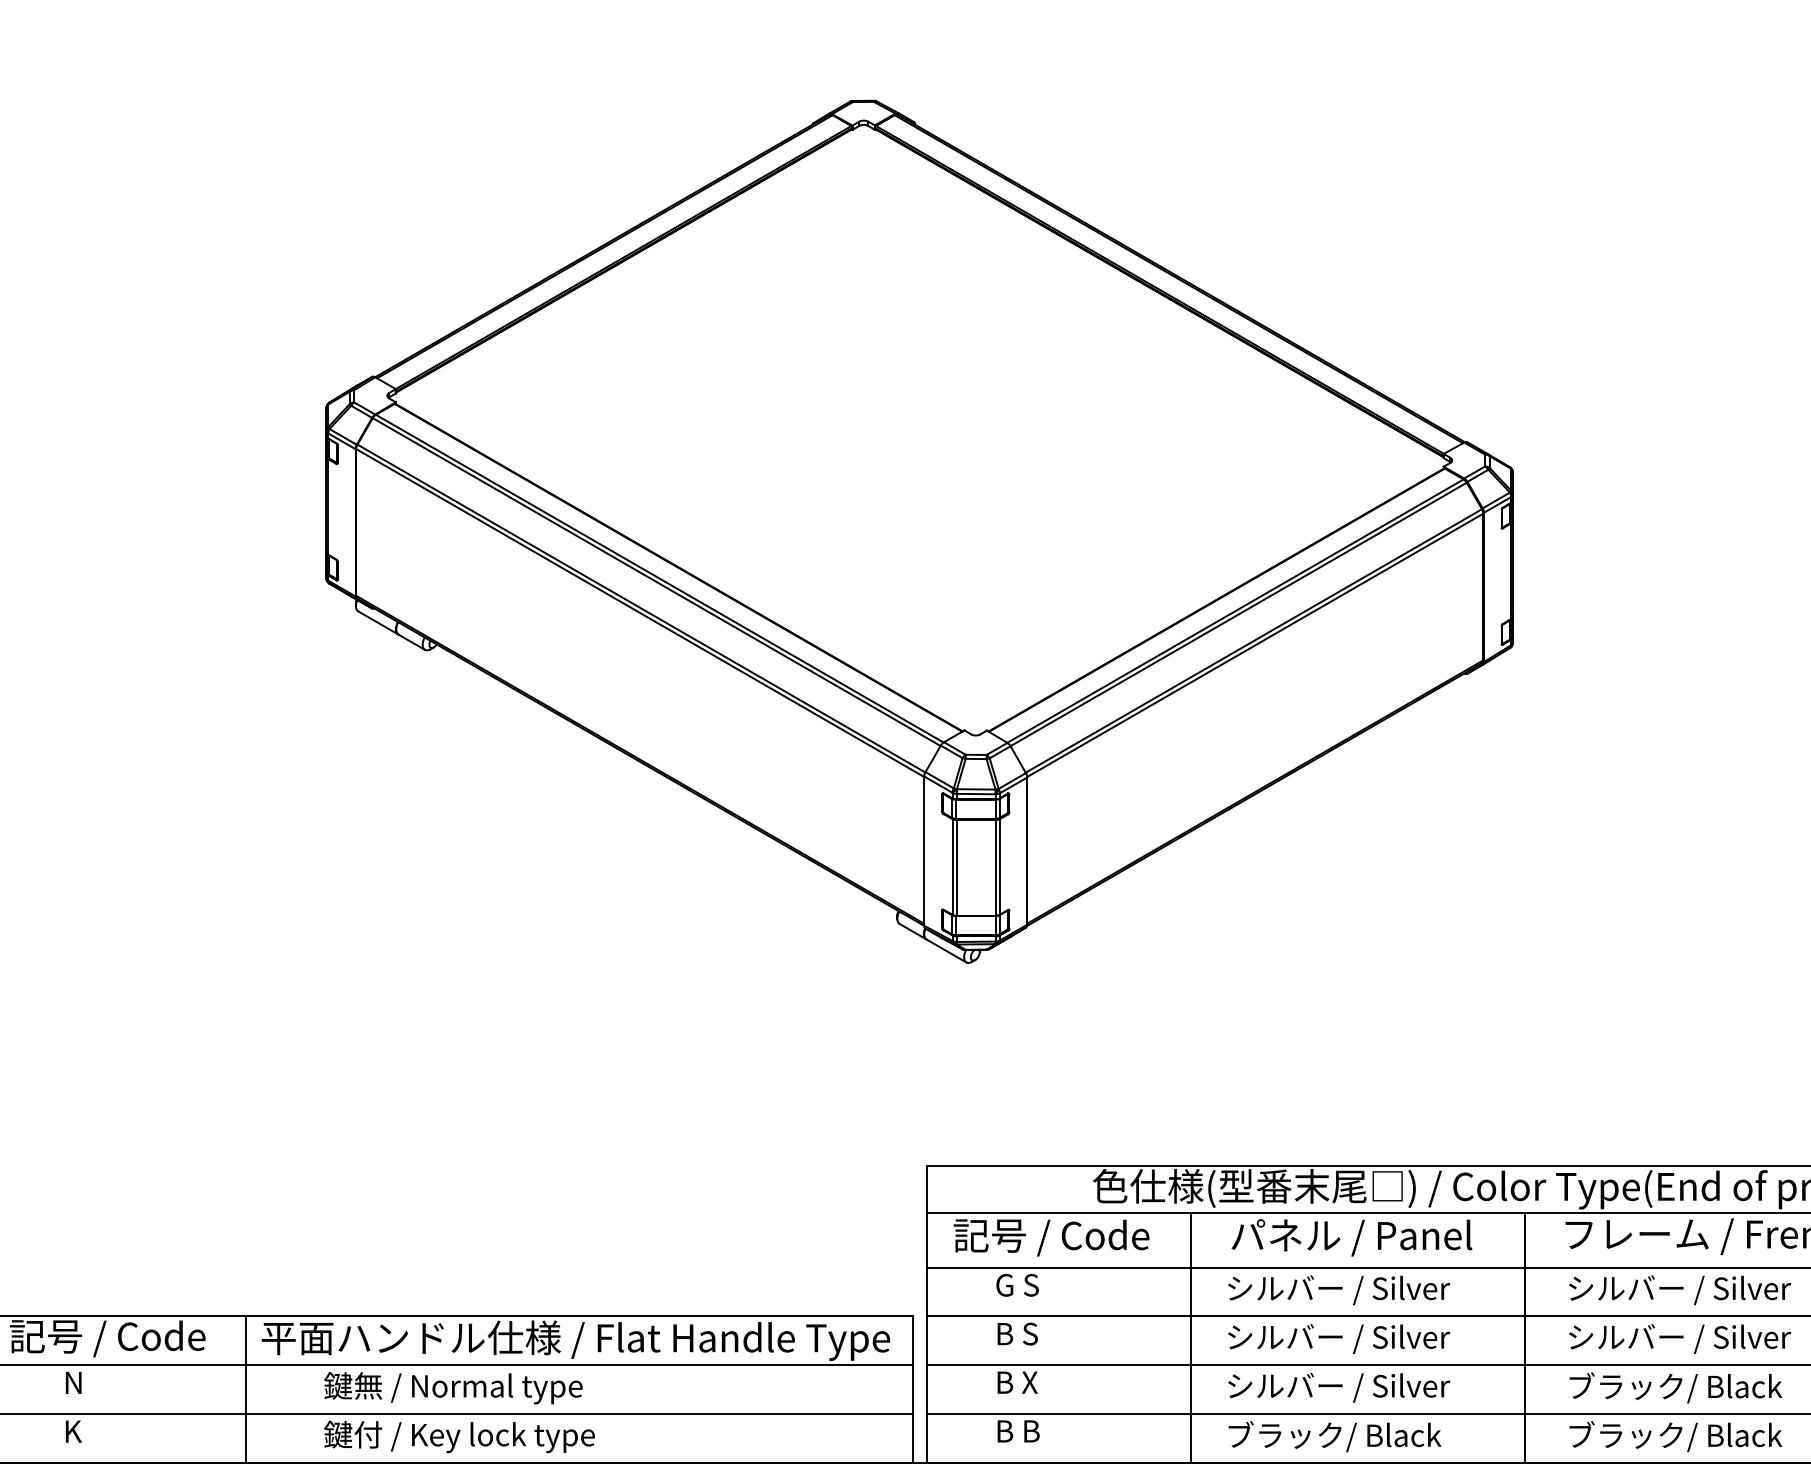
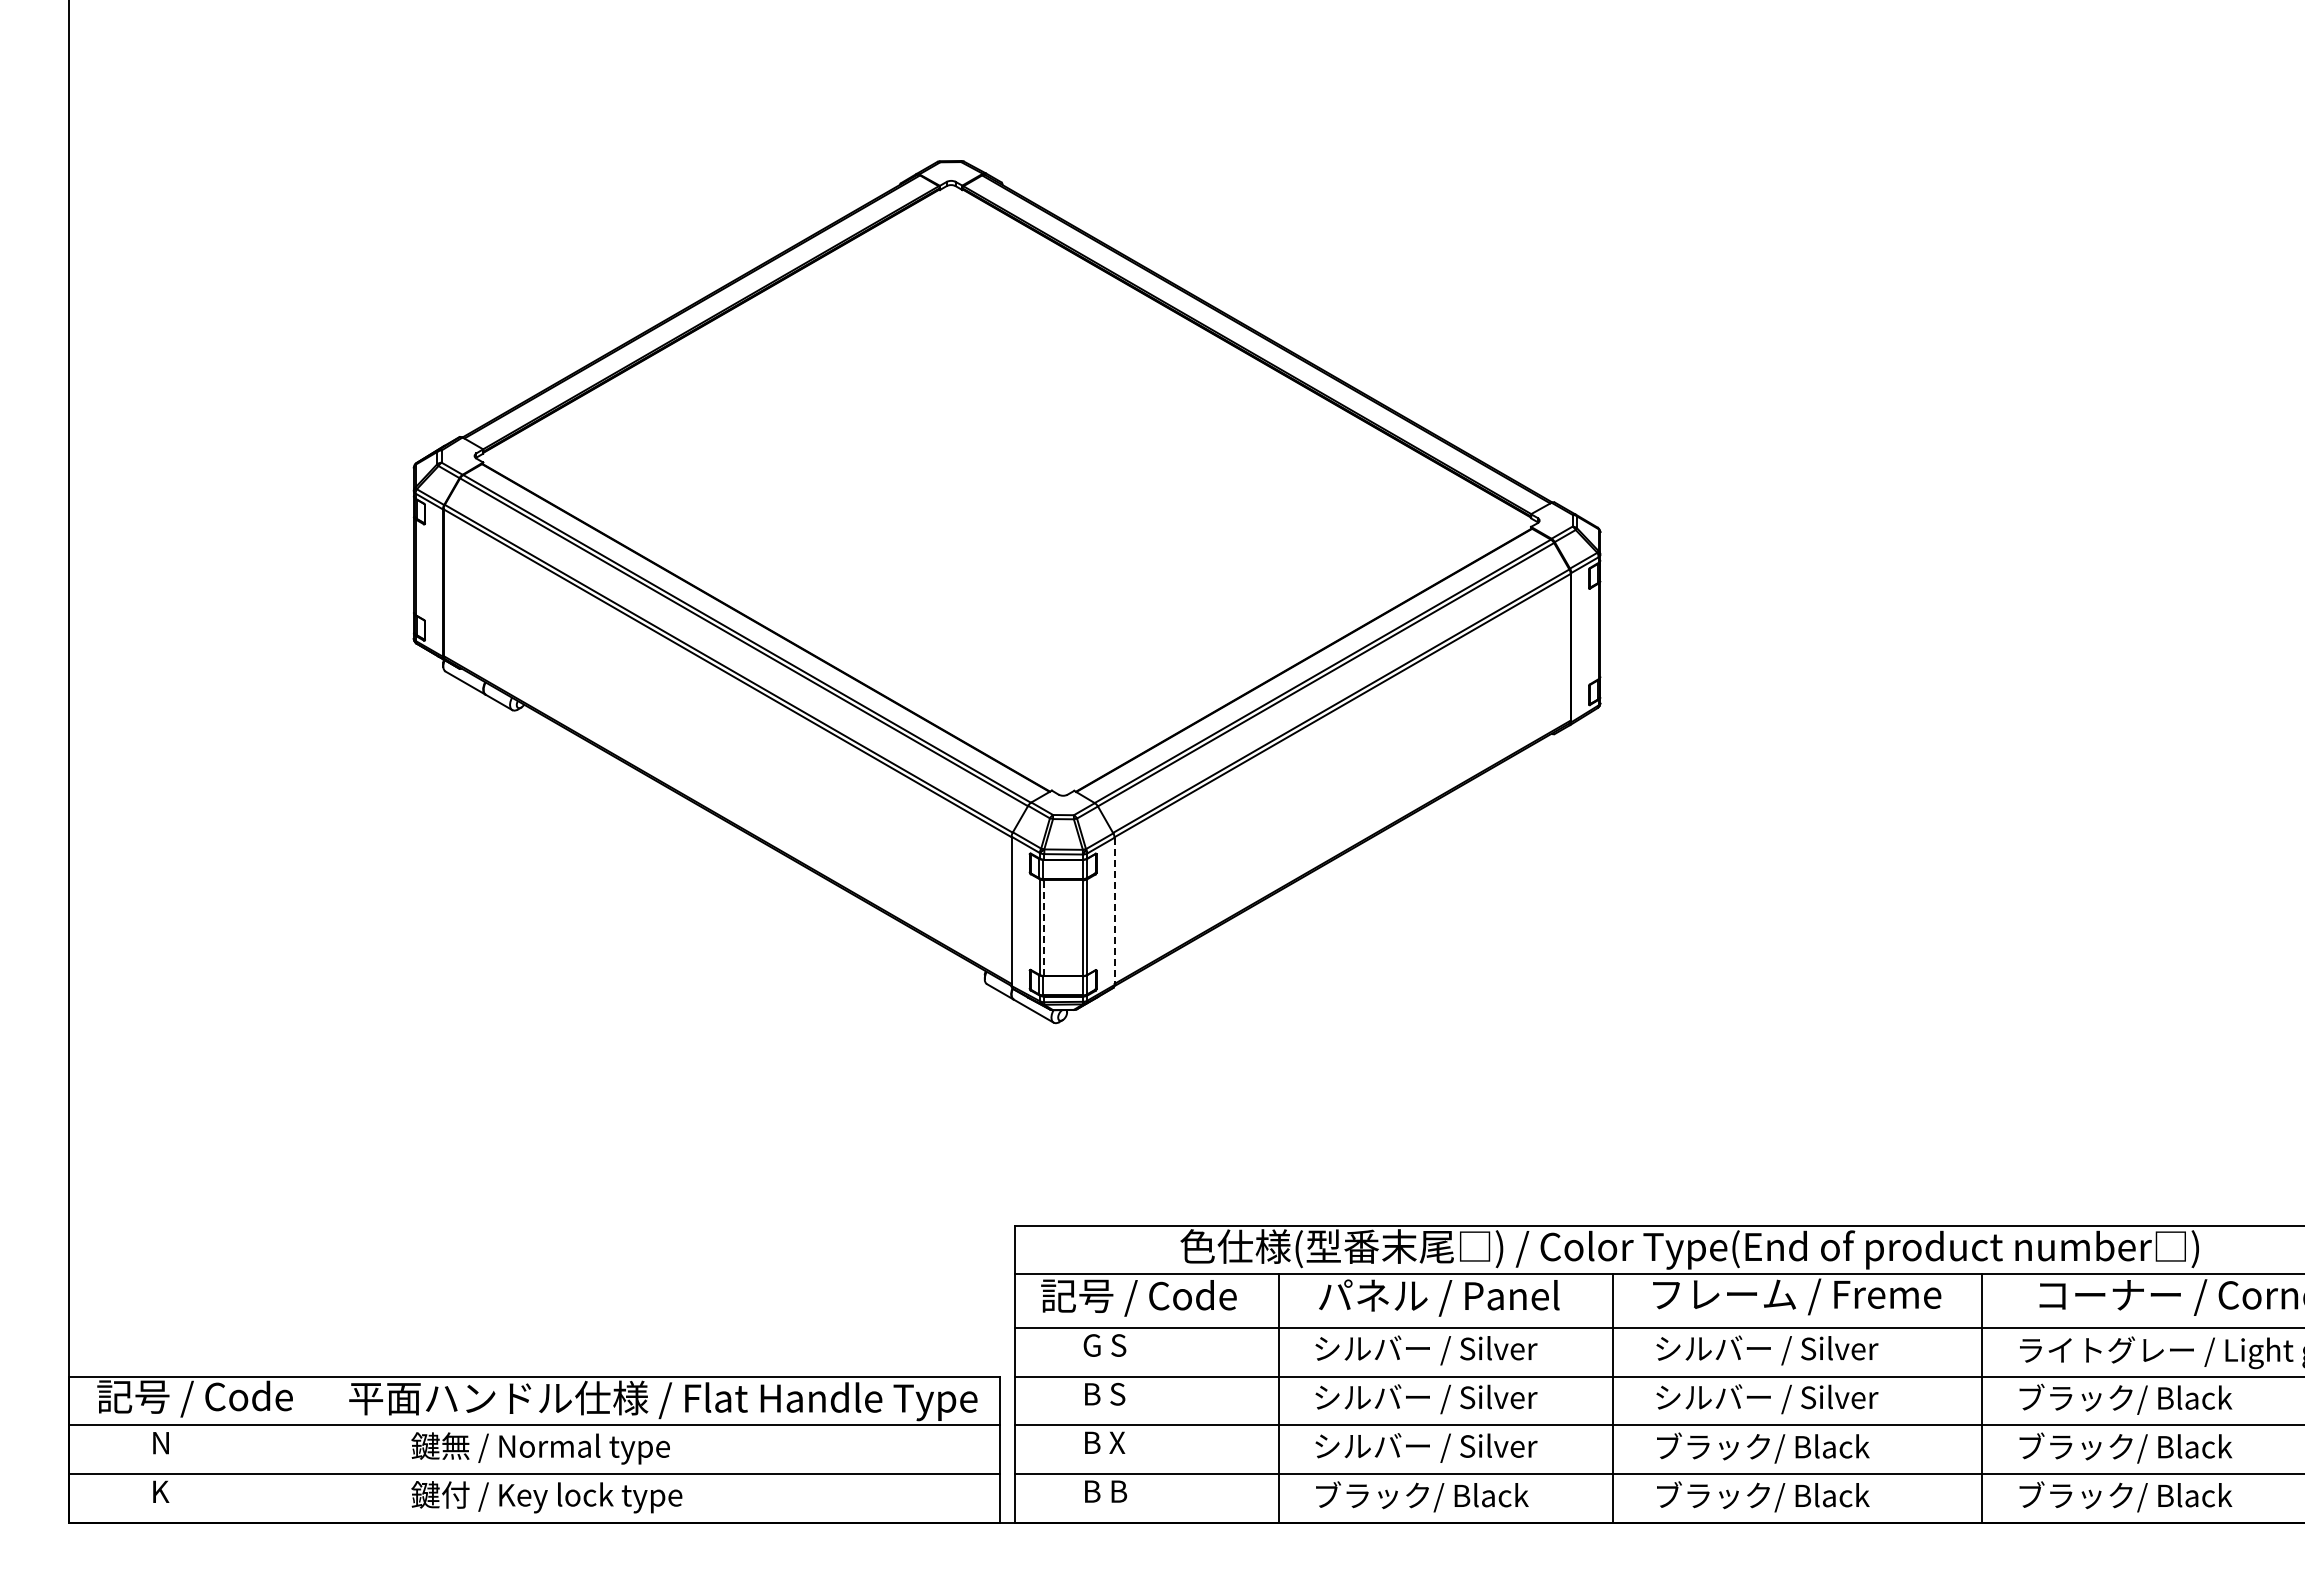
line: (1027, 851) -> (1114, 911), solid -> dashed
line: (957, 868) -> (1044, 928), solid -> dashed
line: (246, 1389) -> (333, 1449), removed

